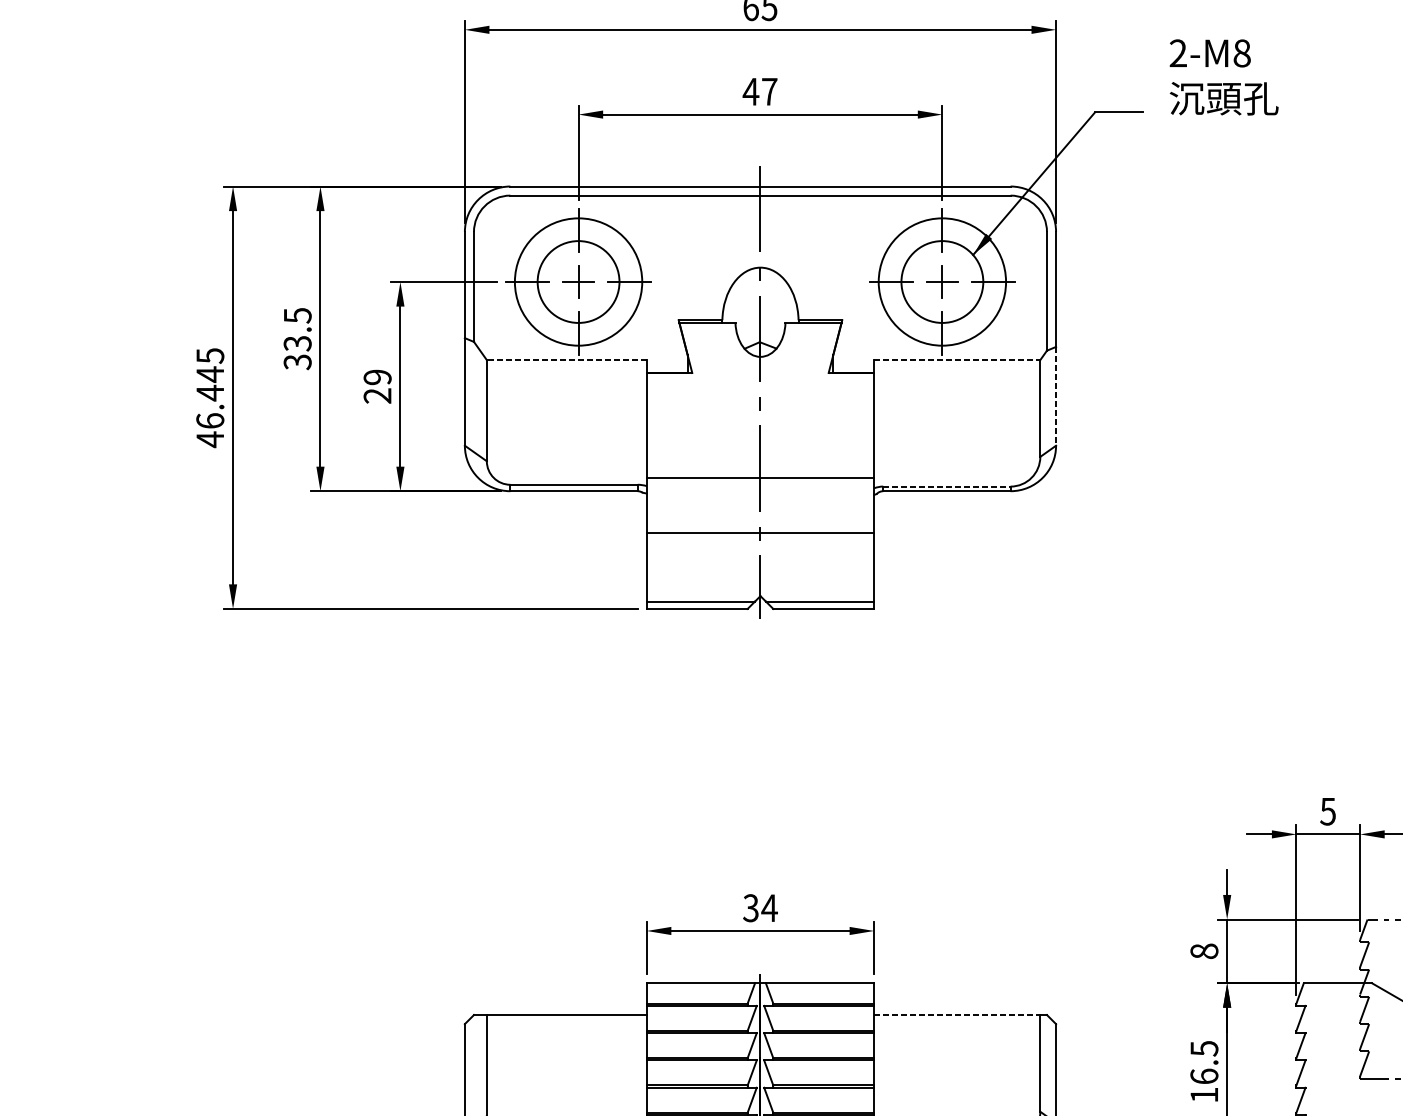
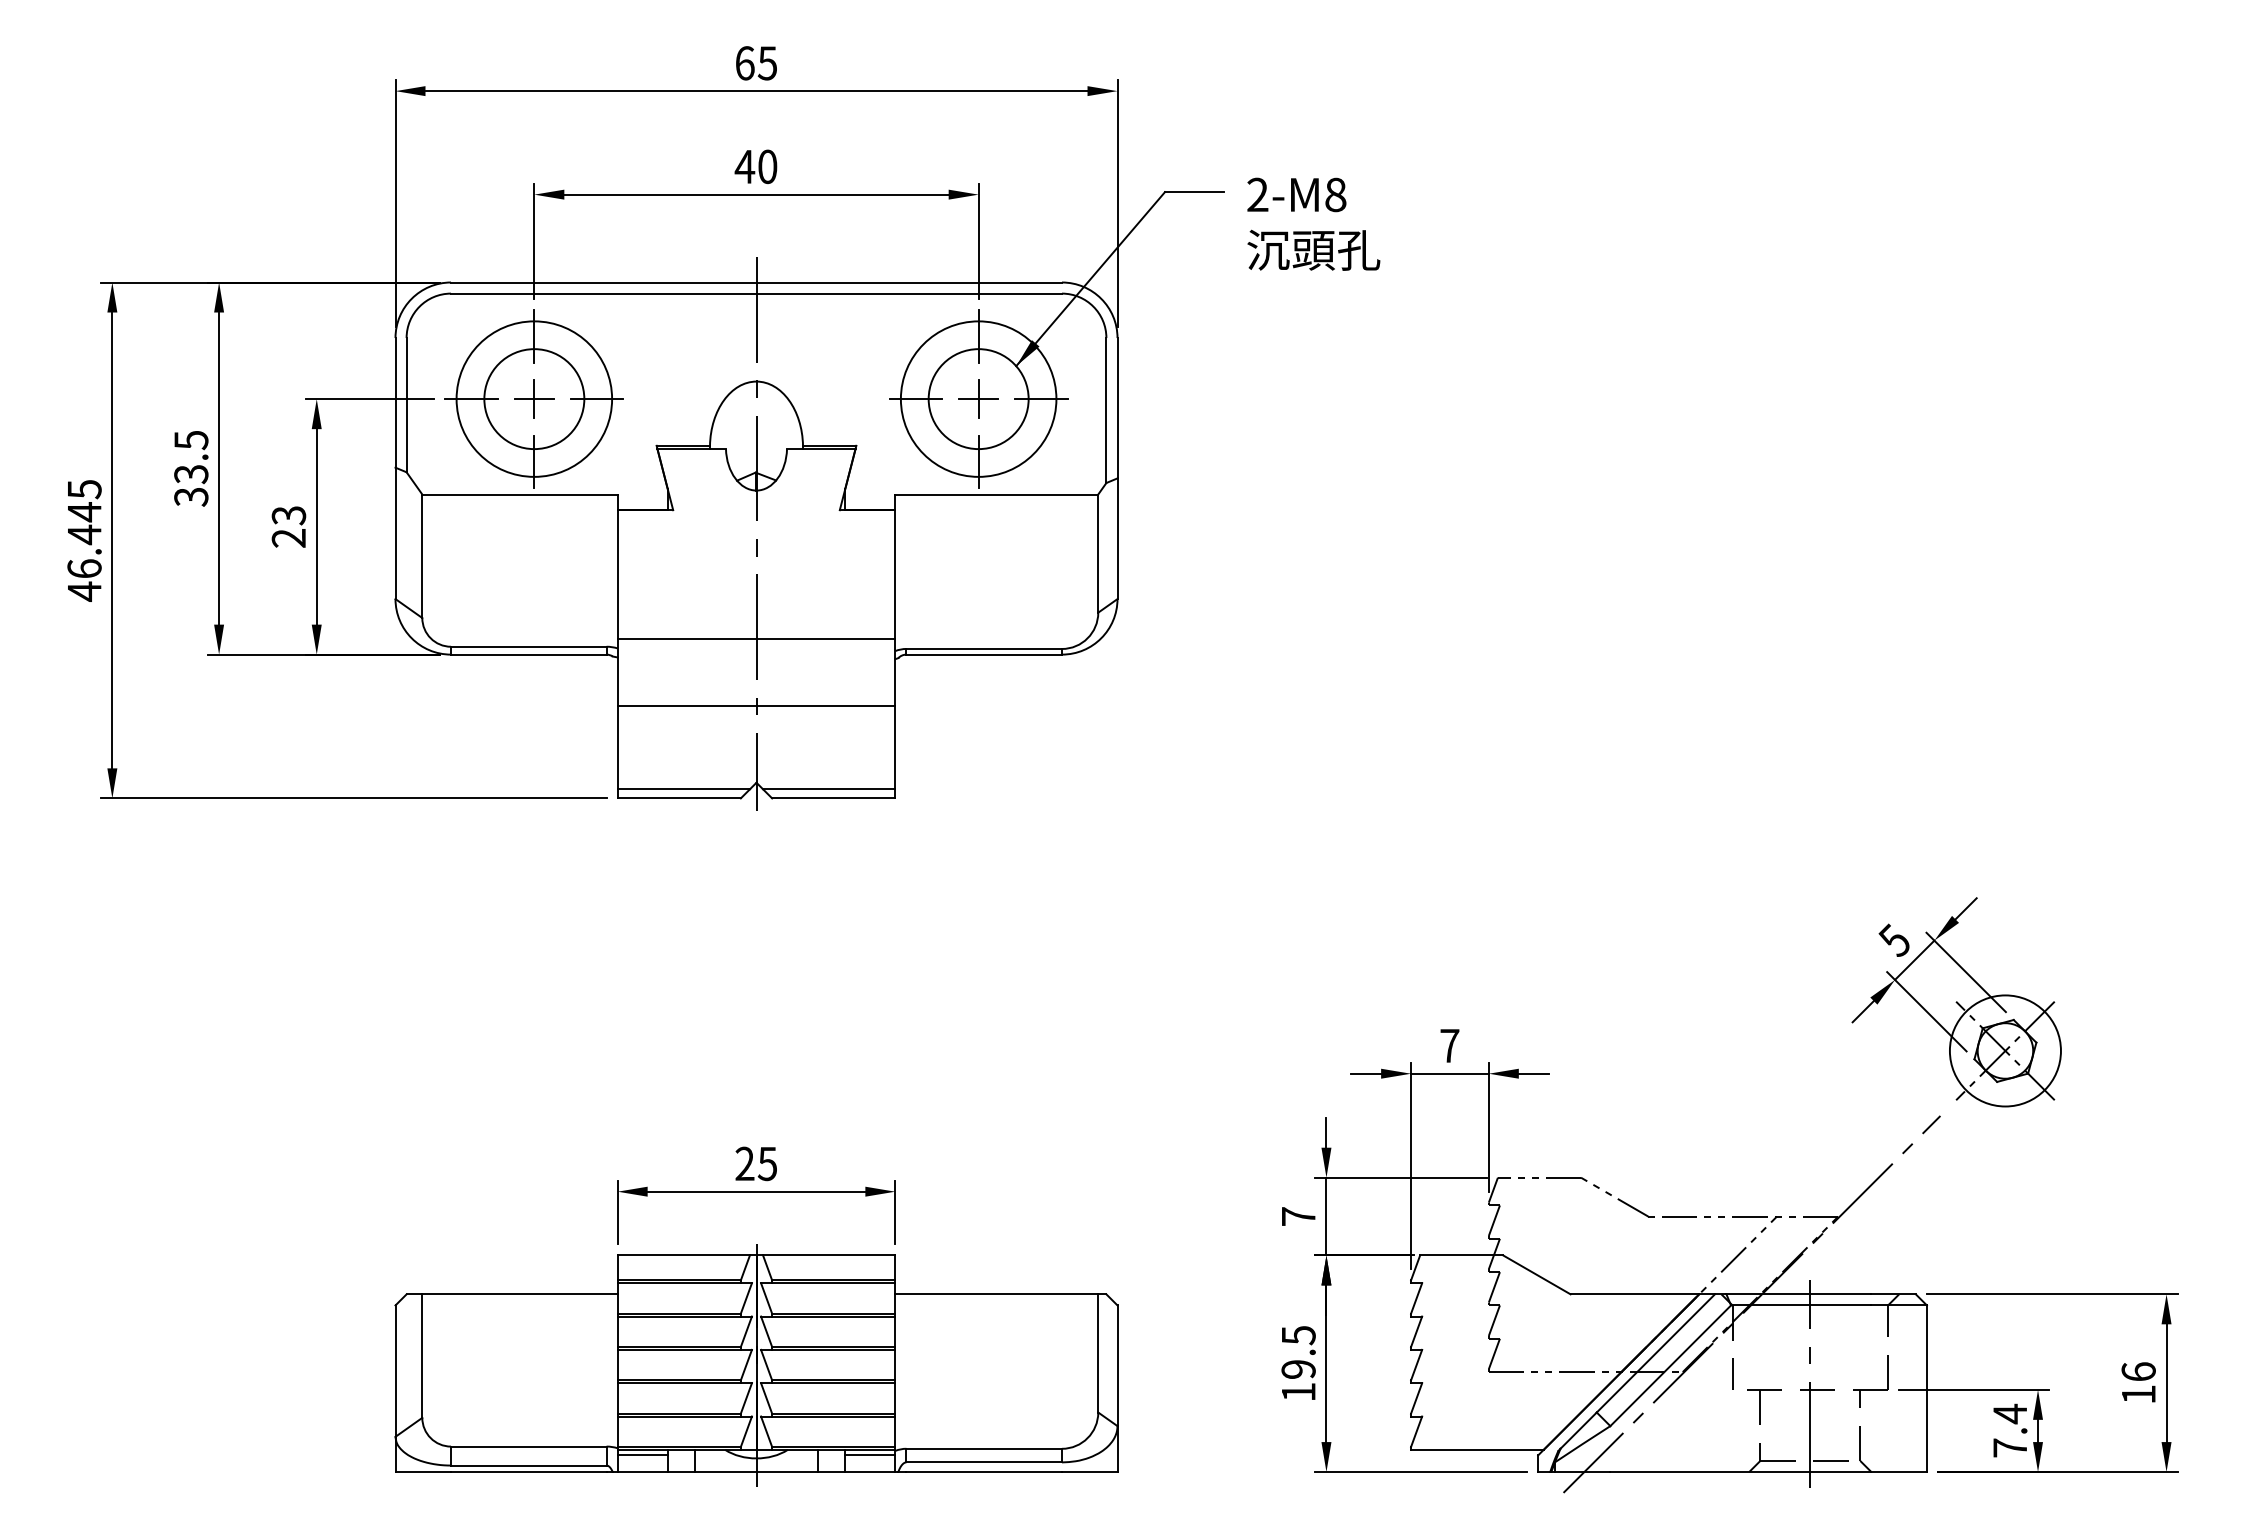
text: (1223, 76) -> (1313, 223), moved
text: (769, 91) -> (767, 166), 47 -> 40
line: (566, 360) -> (519, 494), dashed -> solid
line: (957, 360) -> (997, 494), dashed -> solid
text: (377, 377) -> (288, 515), 29 -> 23
line: (1056, 396) -> (1117, 539), dashed -> solid
line: (947, 486) -> (984, 648), dashed -> solid
text: (1327, 812) -> (1449, 1046), 5 -> 7
text: (760, 908) -> (756, 1164), 34 -> 25
text: (1204, 951) -> (1298, 1216), 8 -> 7
line: (957, 1015) -> (997, 1294), dashed -> solid
text: (1204, 1075) -> (1298, 1368), 16.5 -> 19.5

